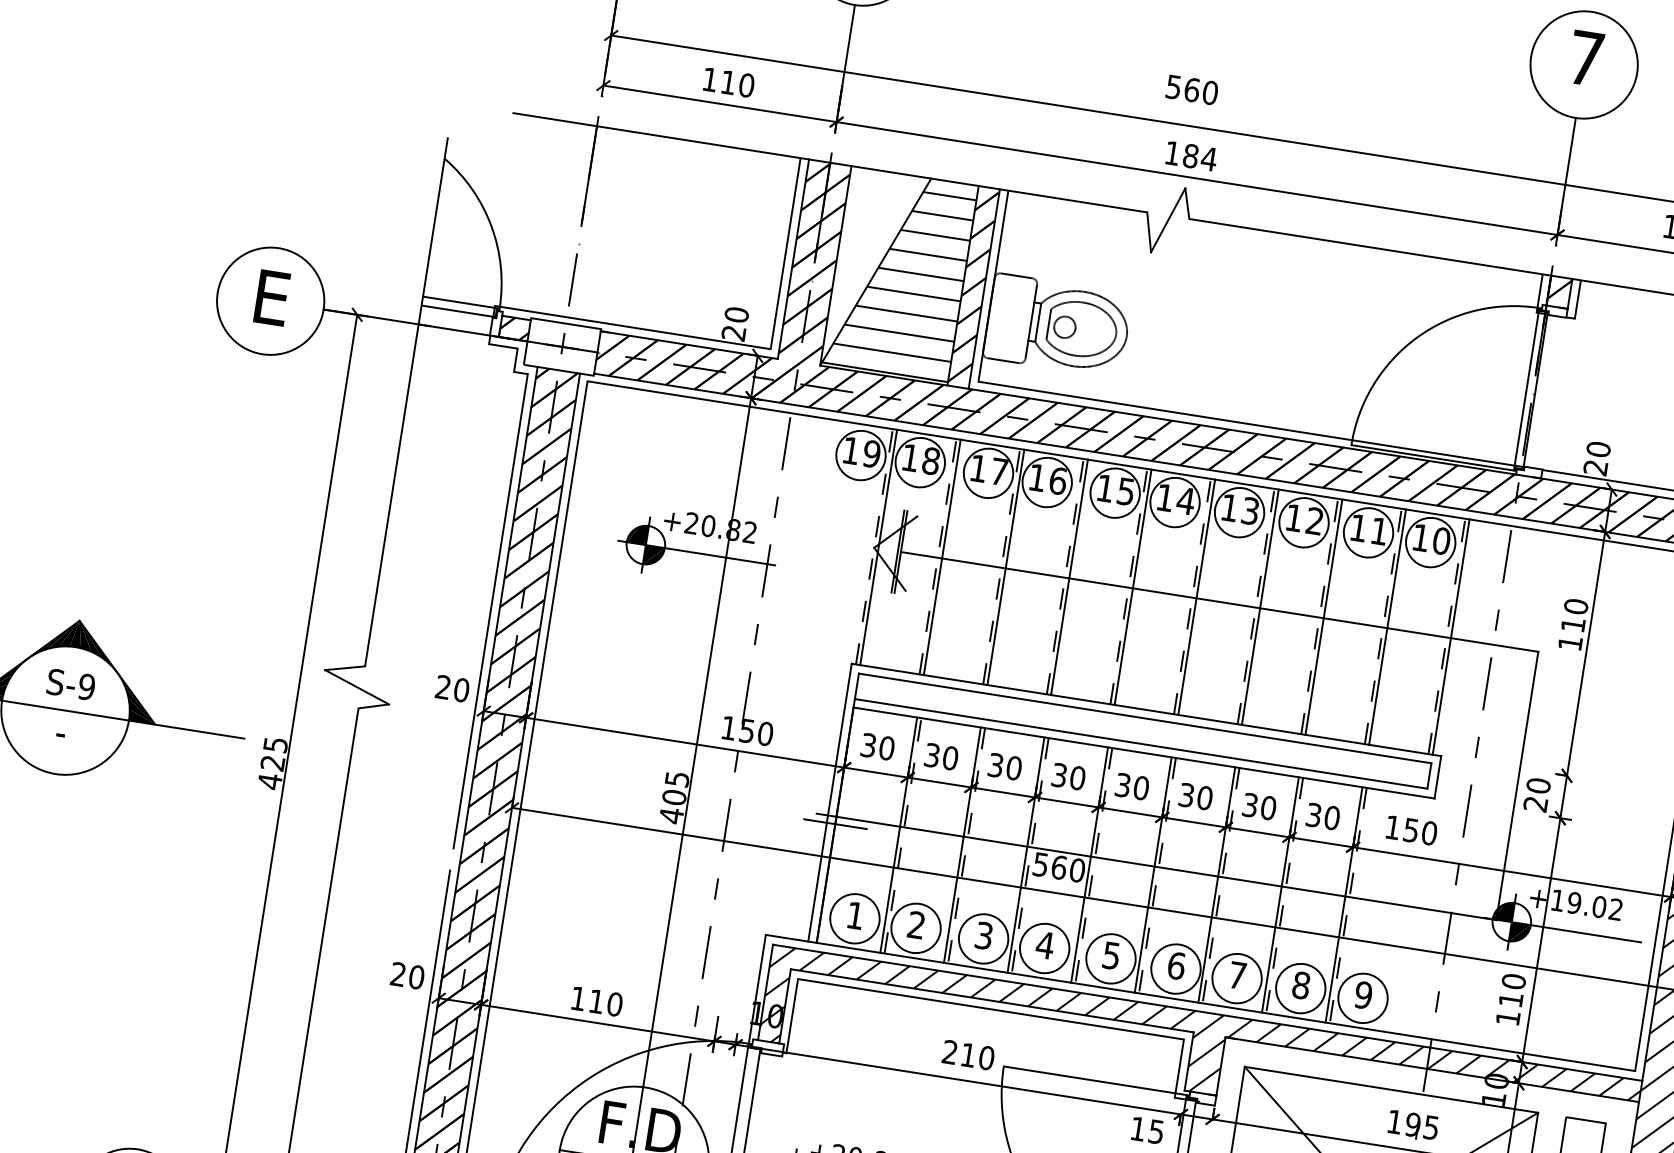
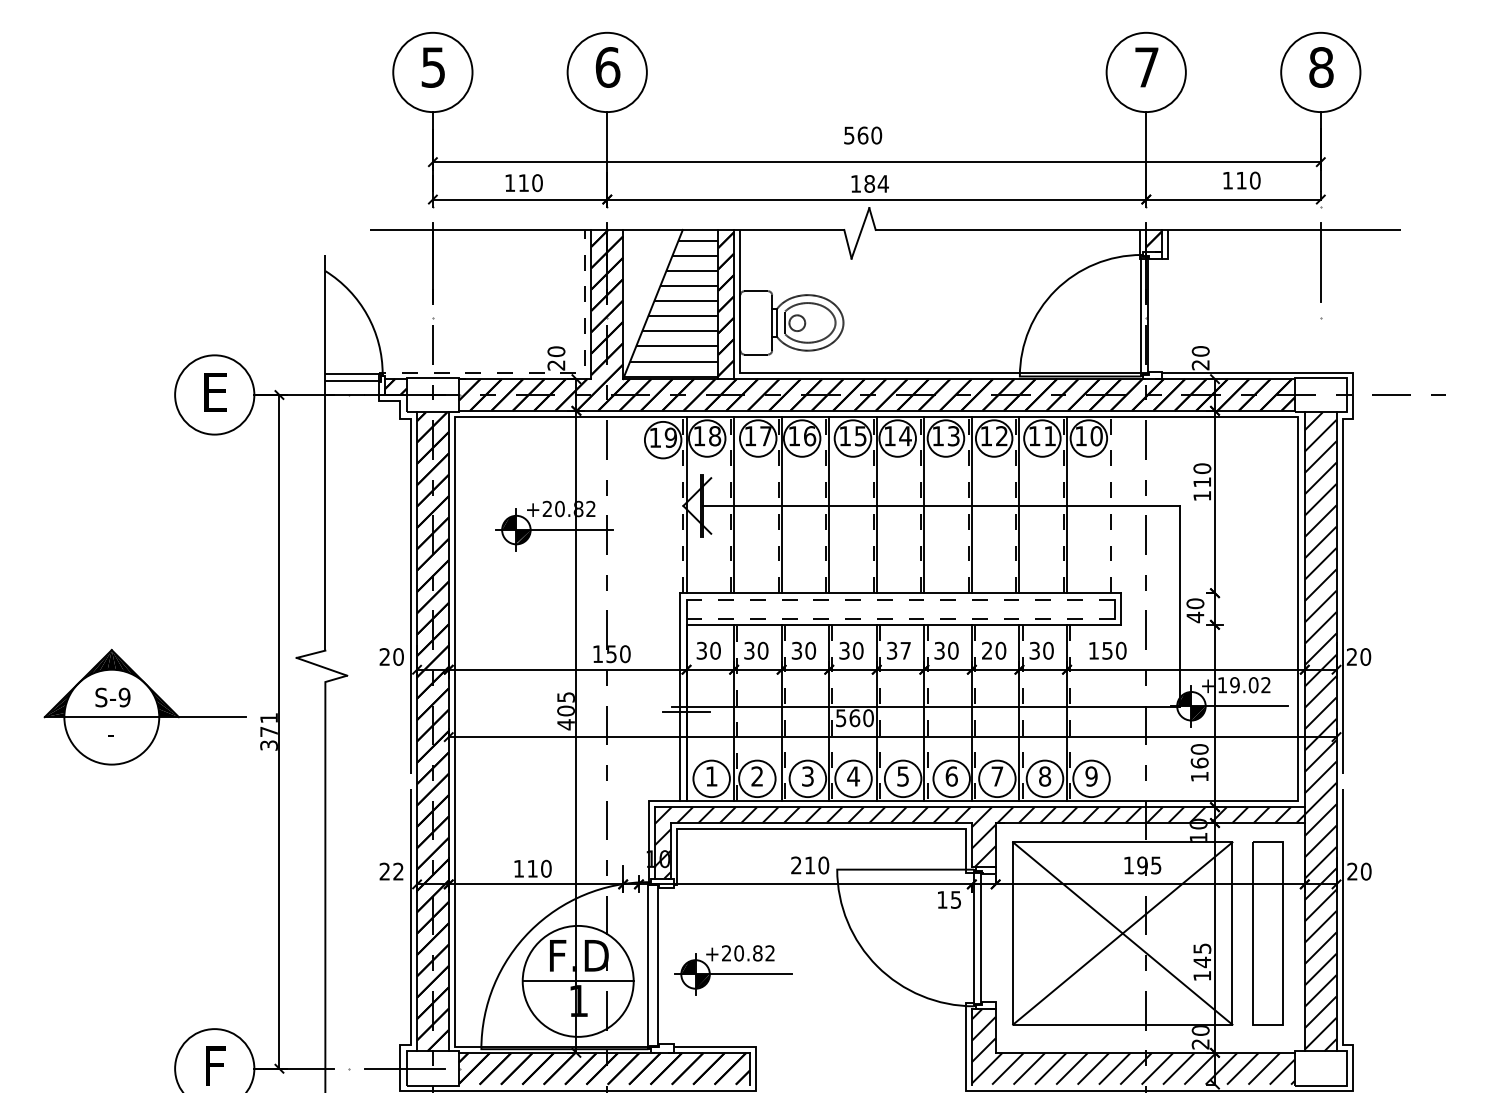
line: (723, 341) -> (549, 372), solid -> dashed
line: (1450, 637) -> (1114, 505), removed
line: (1145, 718) -> (900, 599), solid -> dashed
line: (1141, 743) -> (900, 618), solid -> dashed
text: (271, 763) -> (268, 732), 425 -> 371
text: (1141, 787) -> (905, 650), 30 -> 37
text: (1250, 804) -> (987, 650), 30 -> 20
text: (1535, 804) -> (1195, 617), 20 -> 40
text: (416, 977) -> (398, 871), 20 -> 22
text: (1510, 999) -> (1199, 762), 110 -> 160

